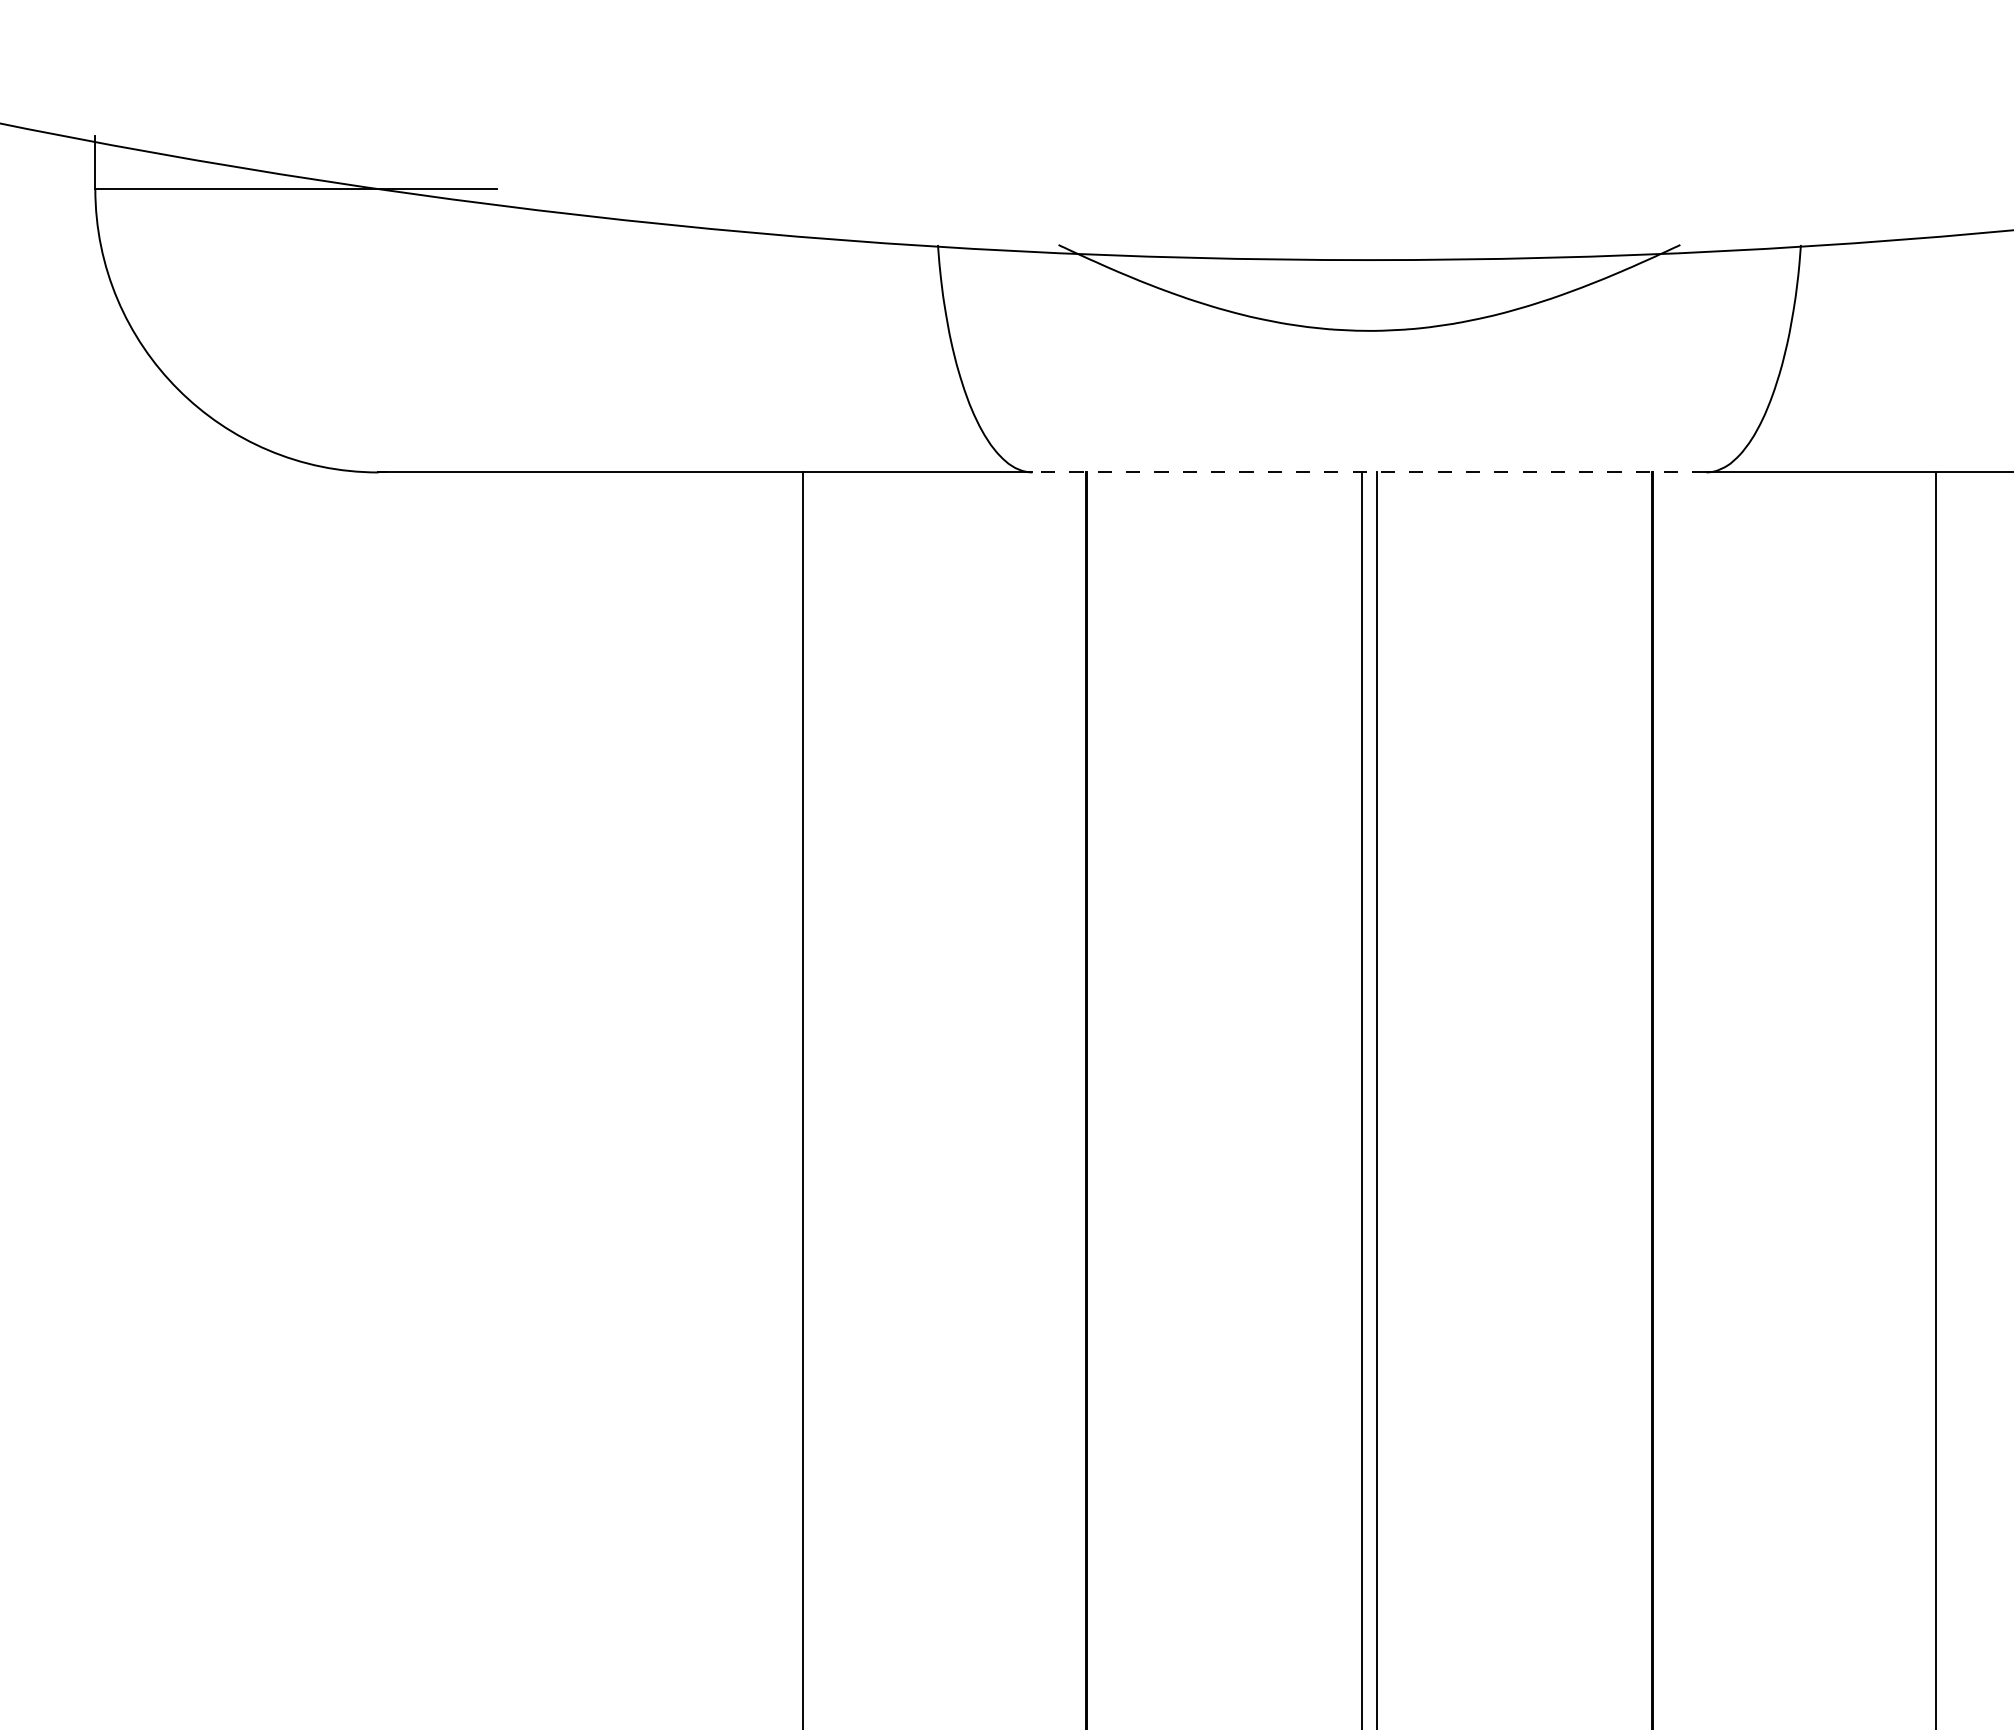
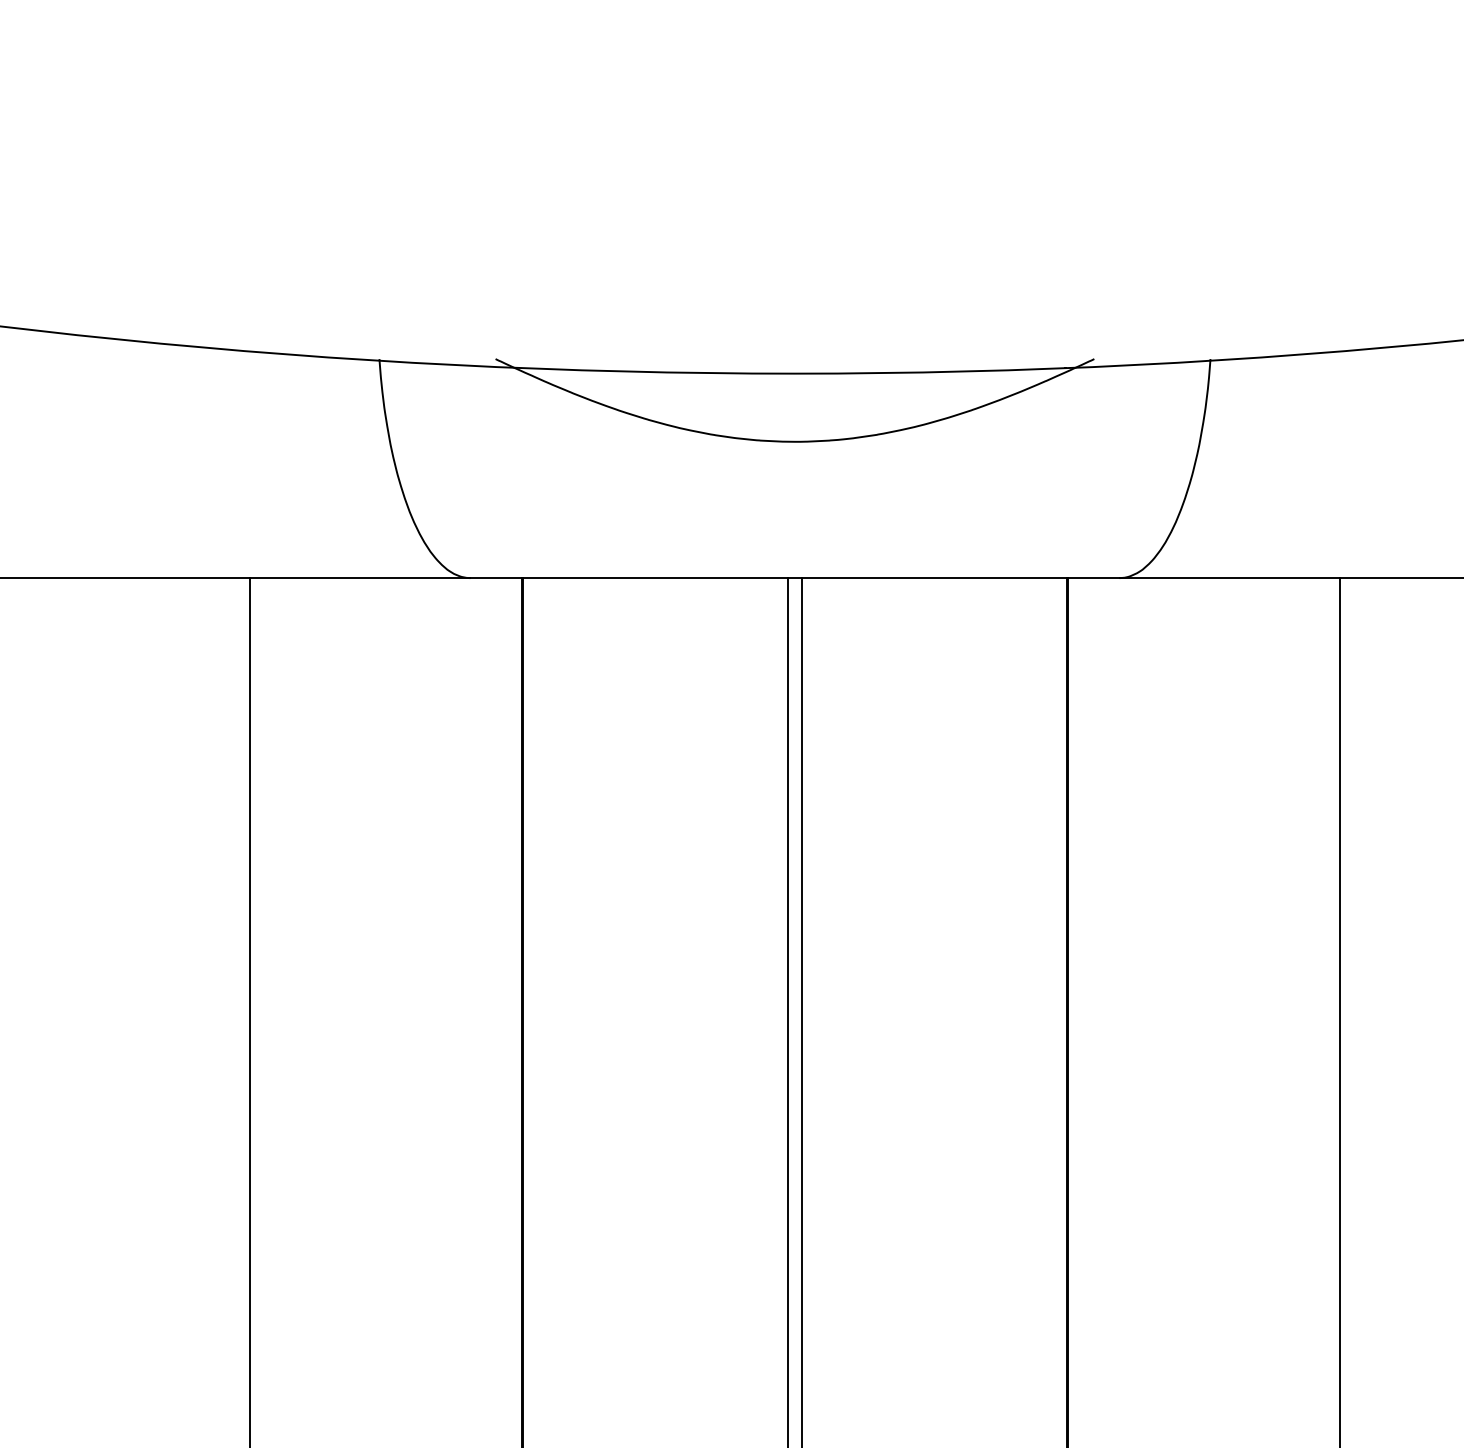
line: (1368, 472) -> (794, 578), dashed -> solid

